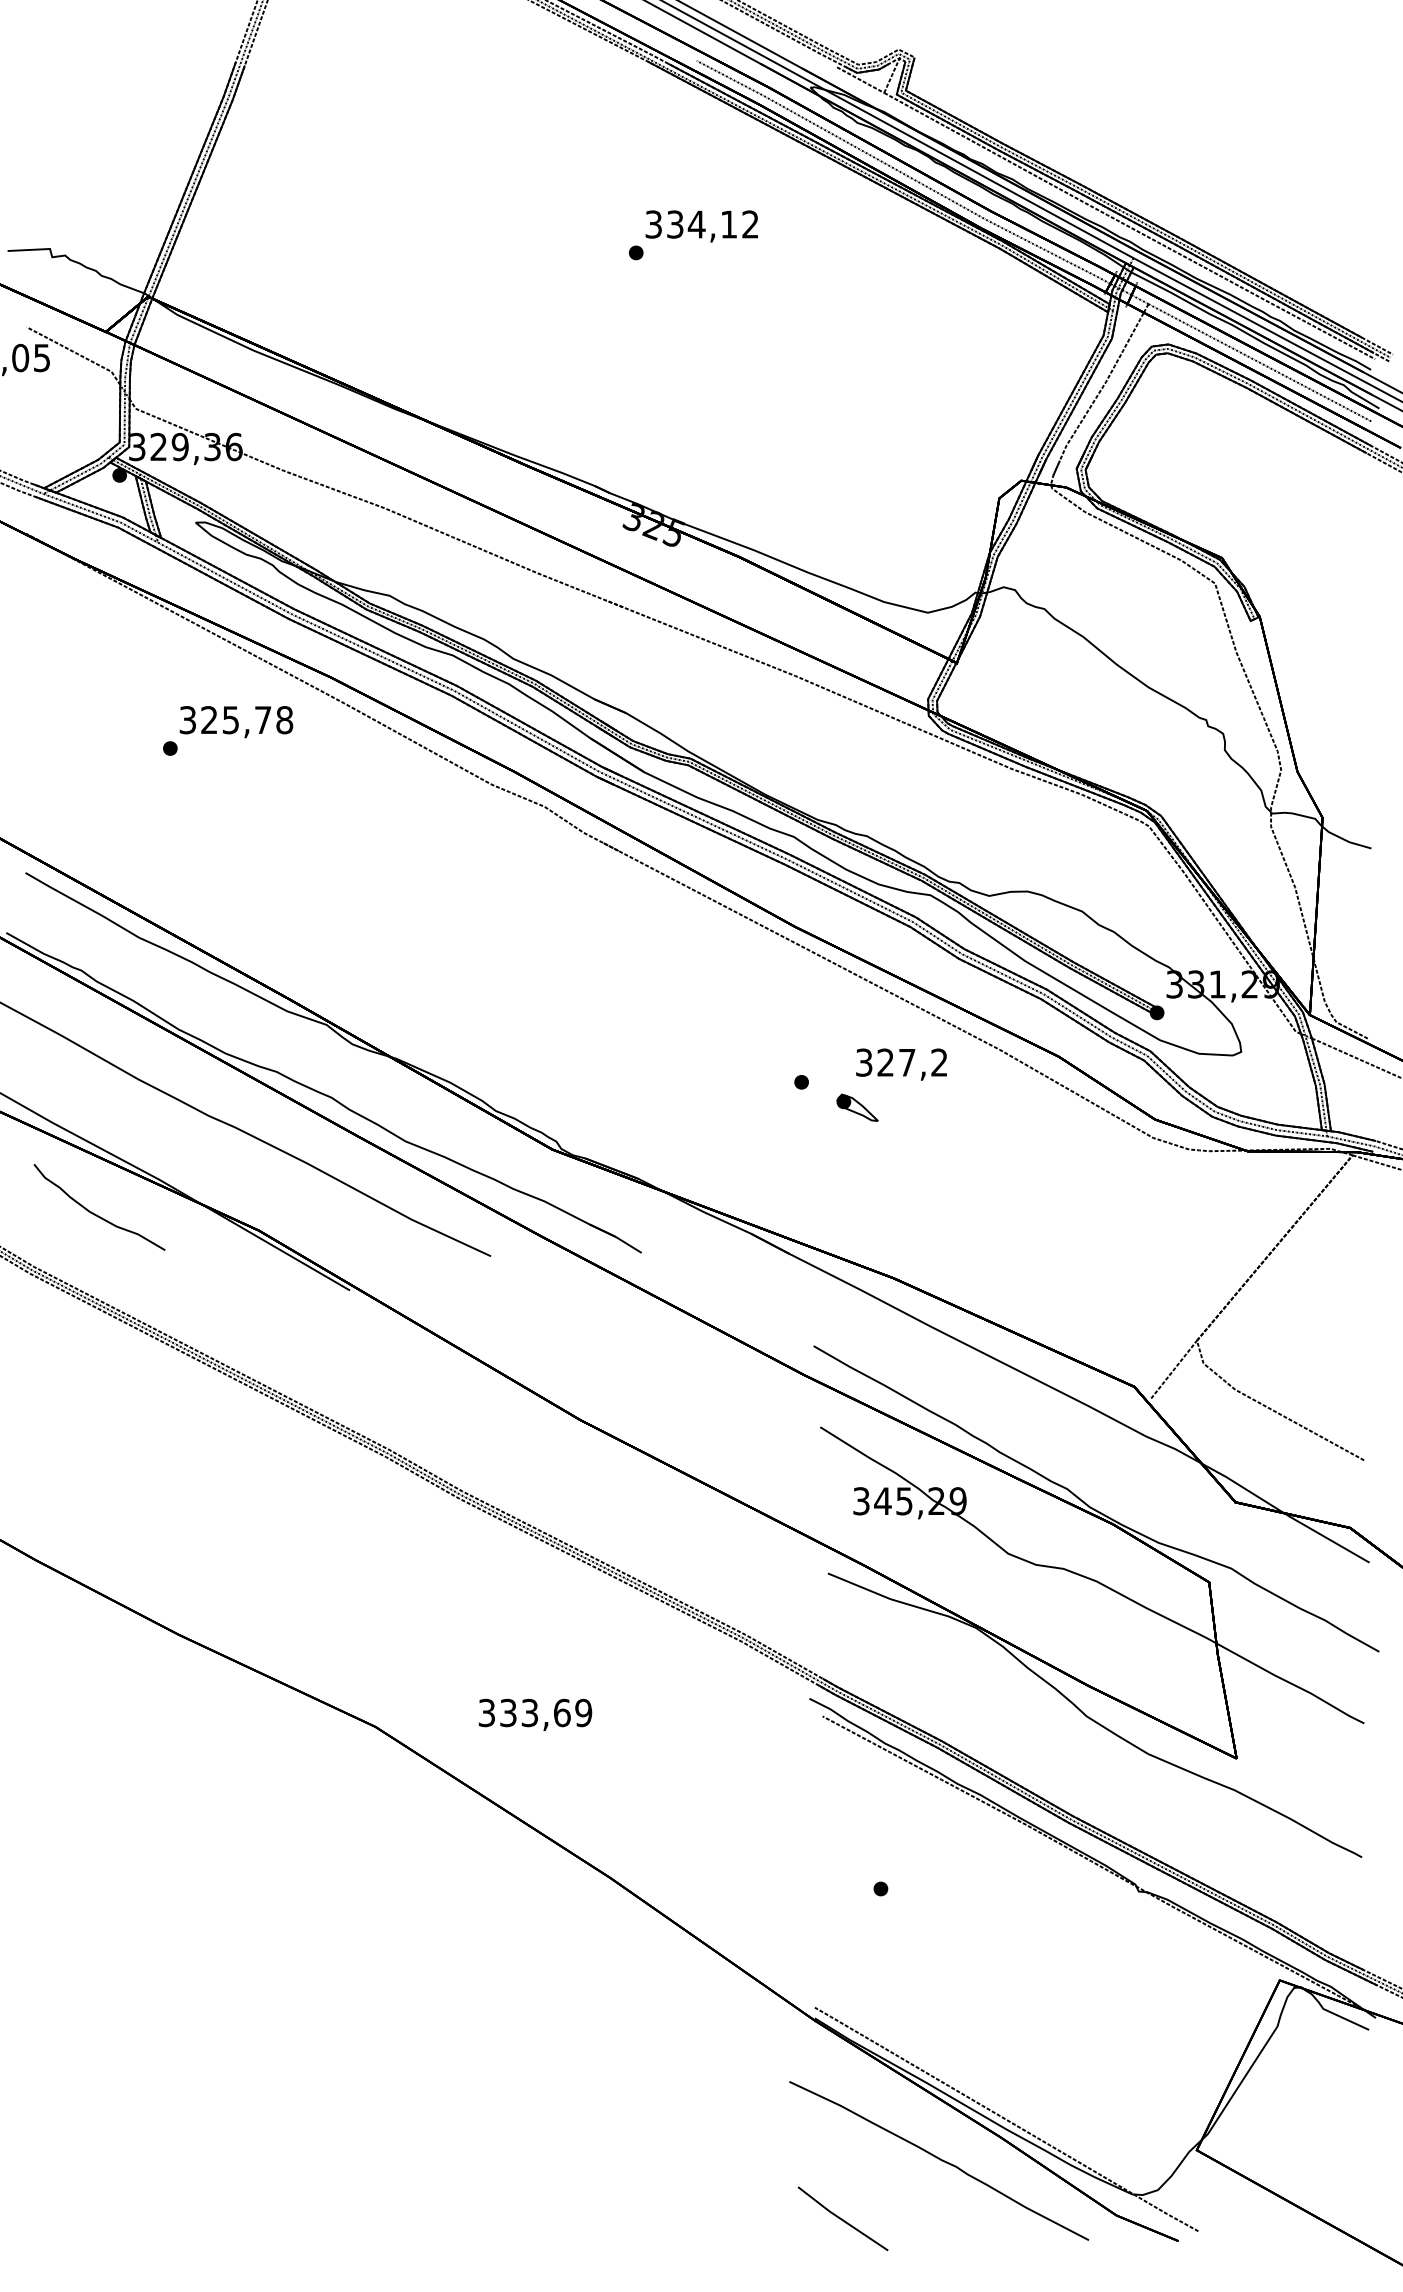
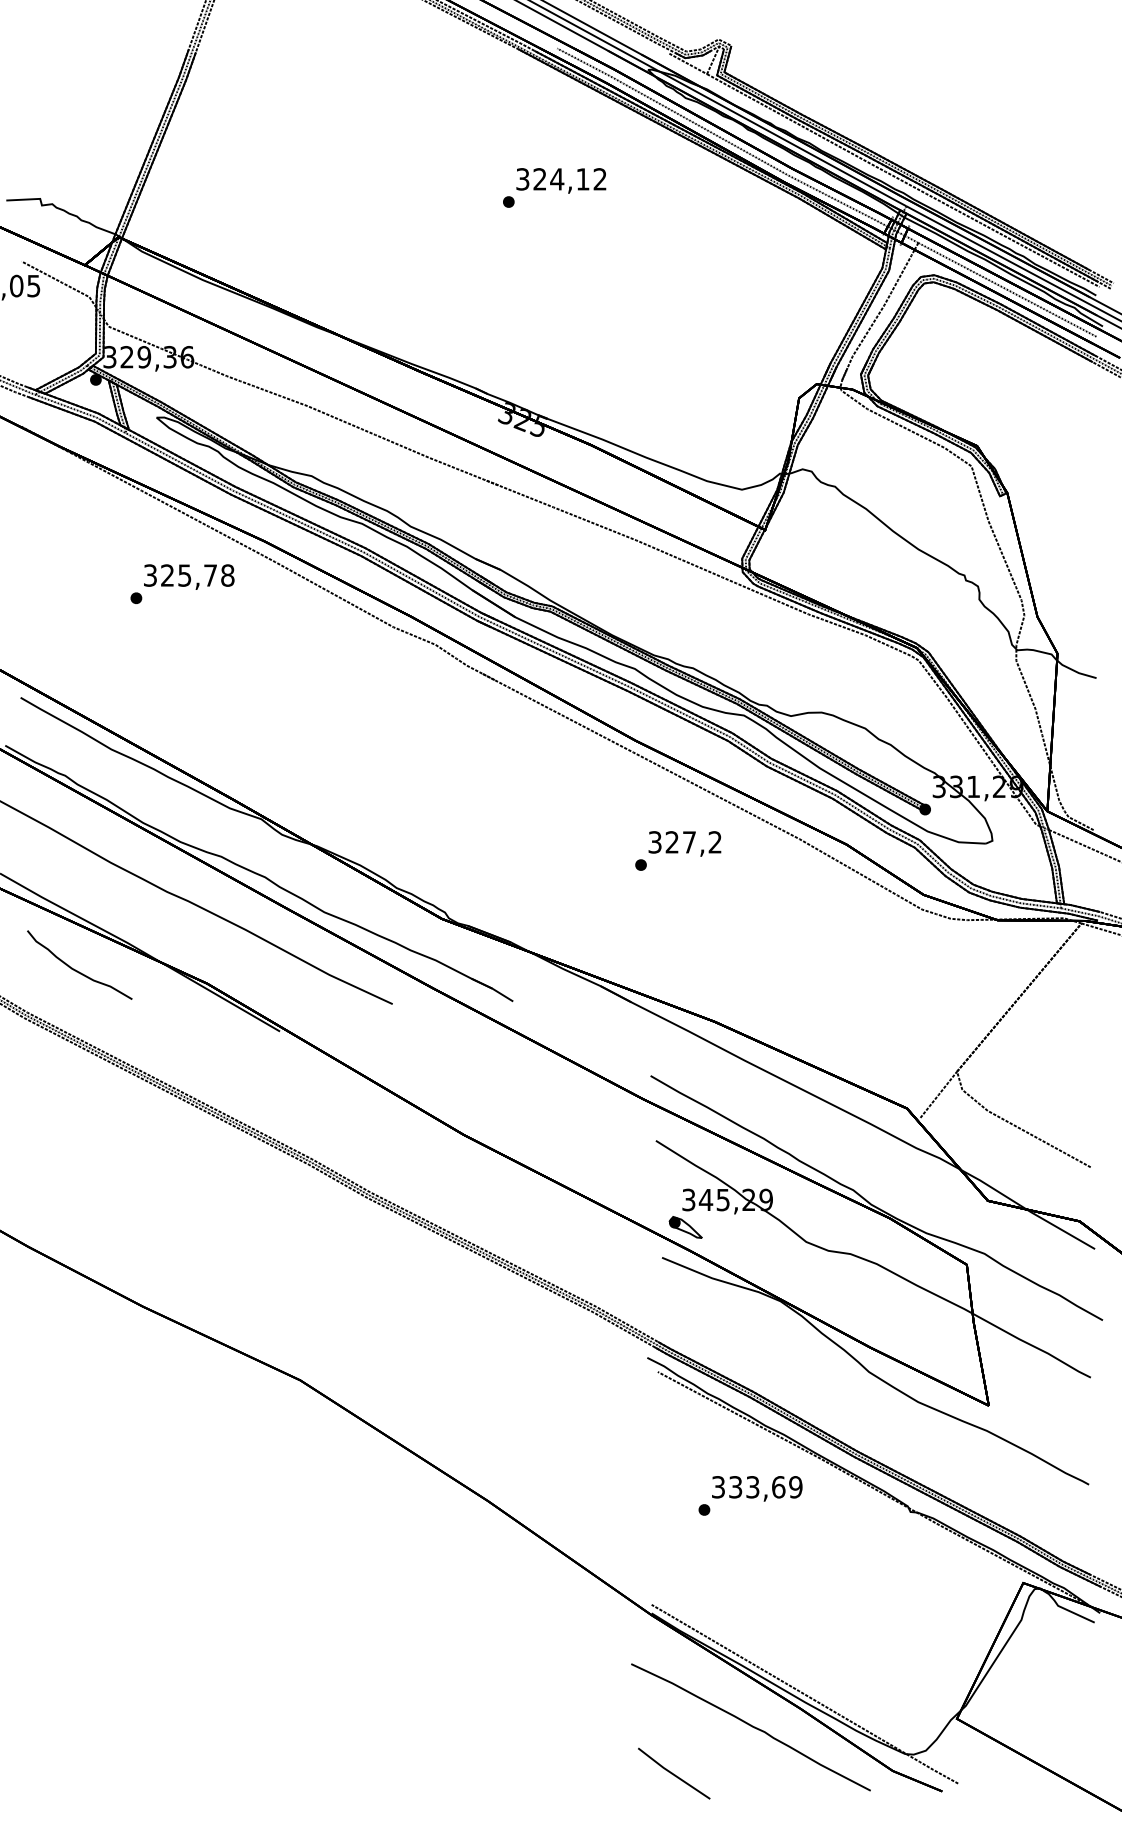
text: (674, 224) -> (539, 179), 334,12 -> 324,12
text: (901, 1064) -> (684, 843), moved
part: (857, 1107) -> (685, 1227), moved
text: (535, 1714) -> (757, 1488), moved

